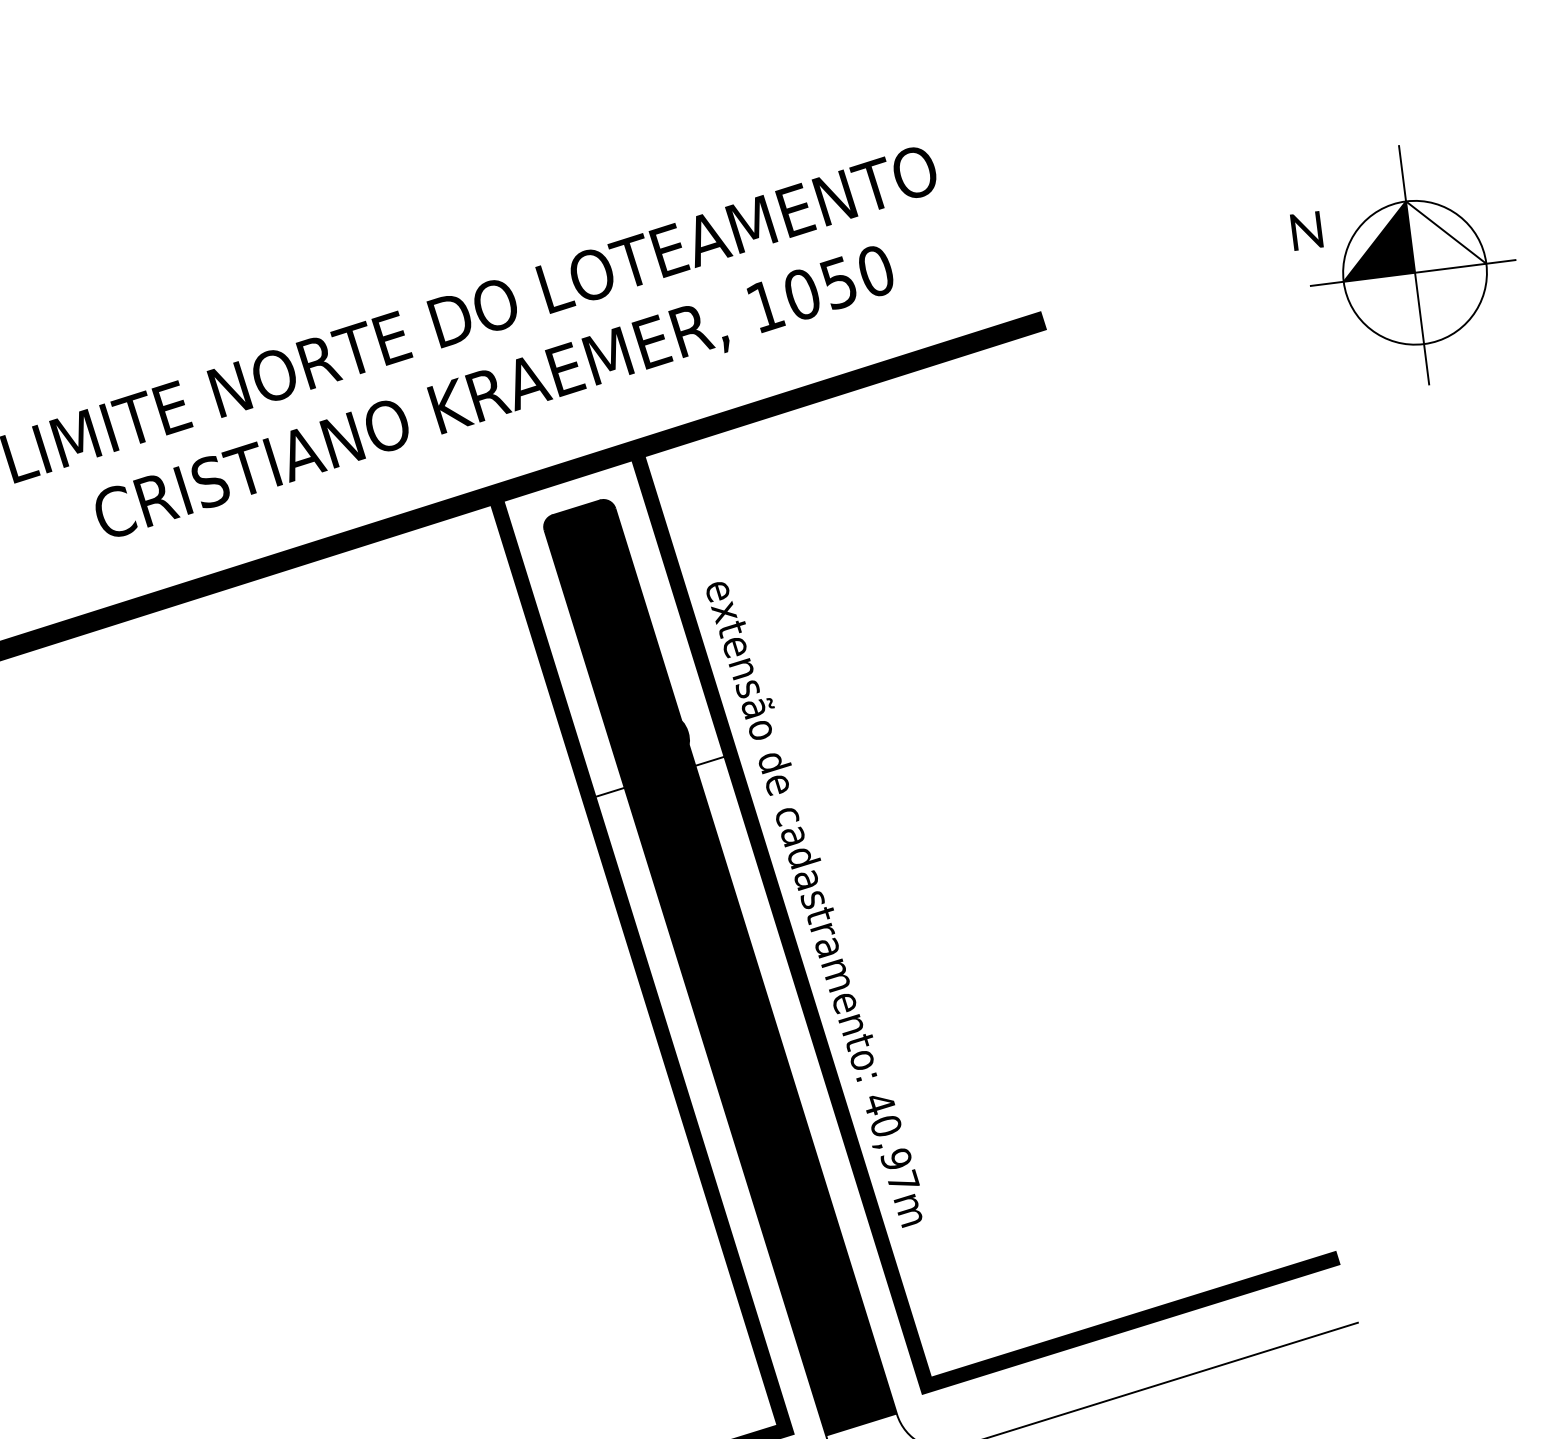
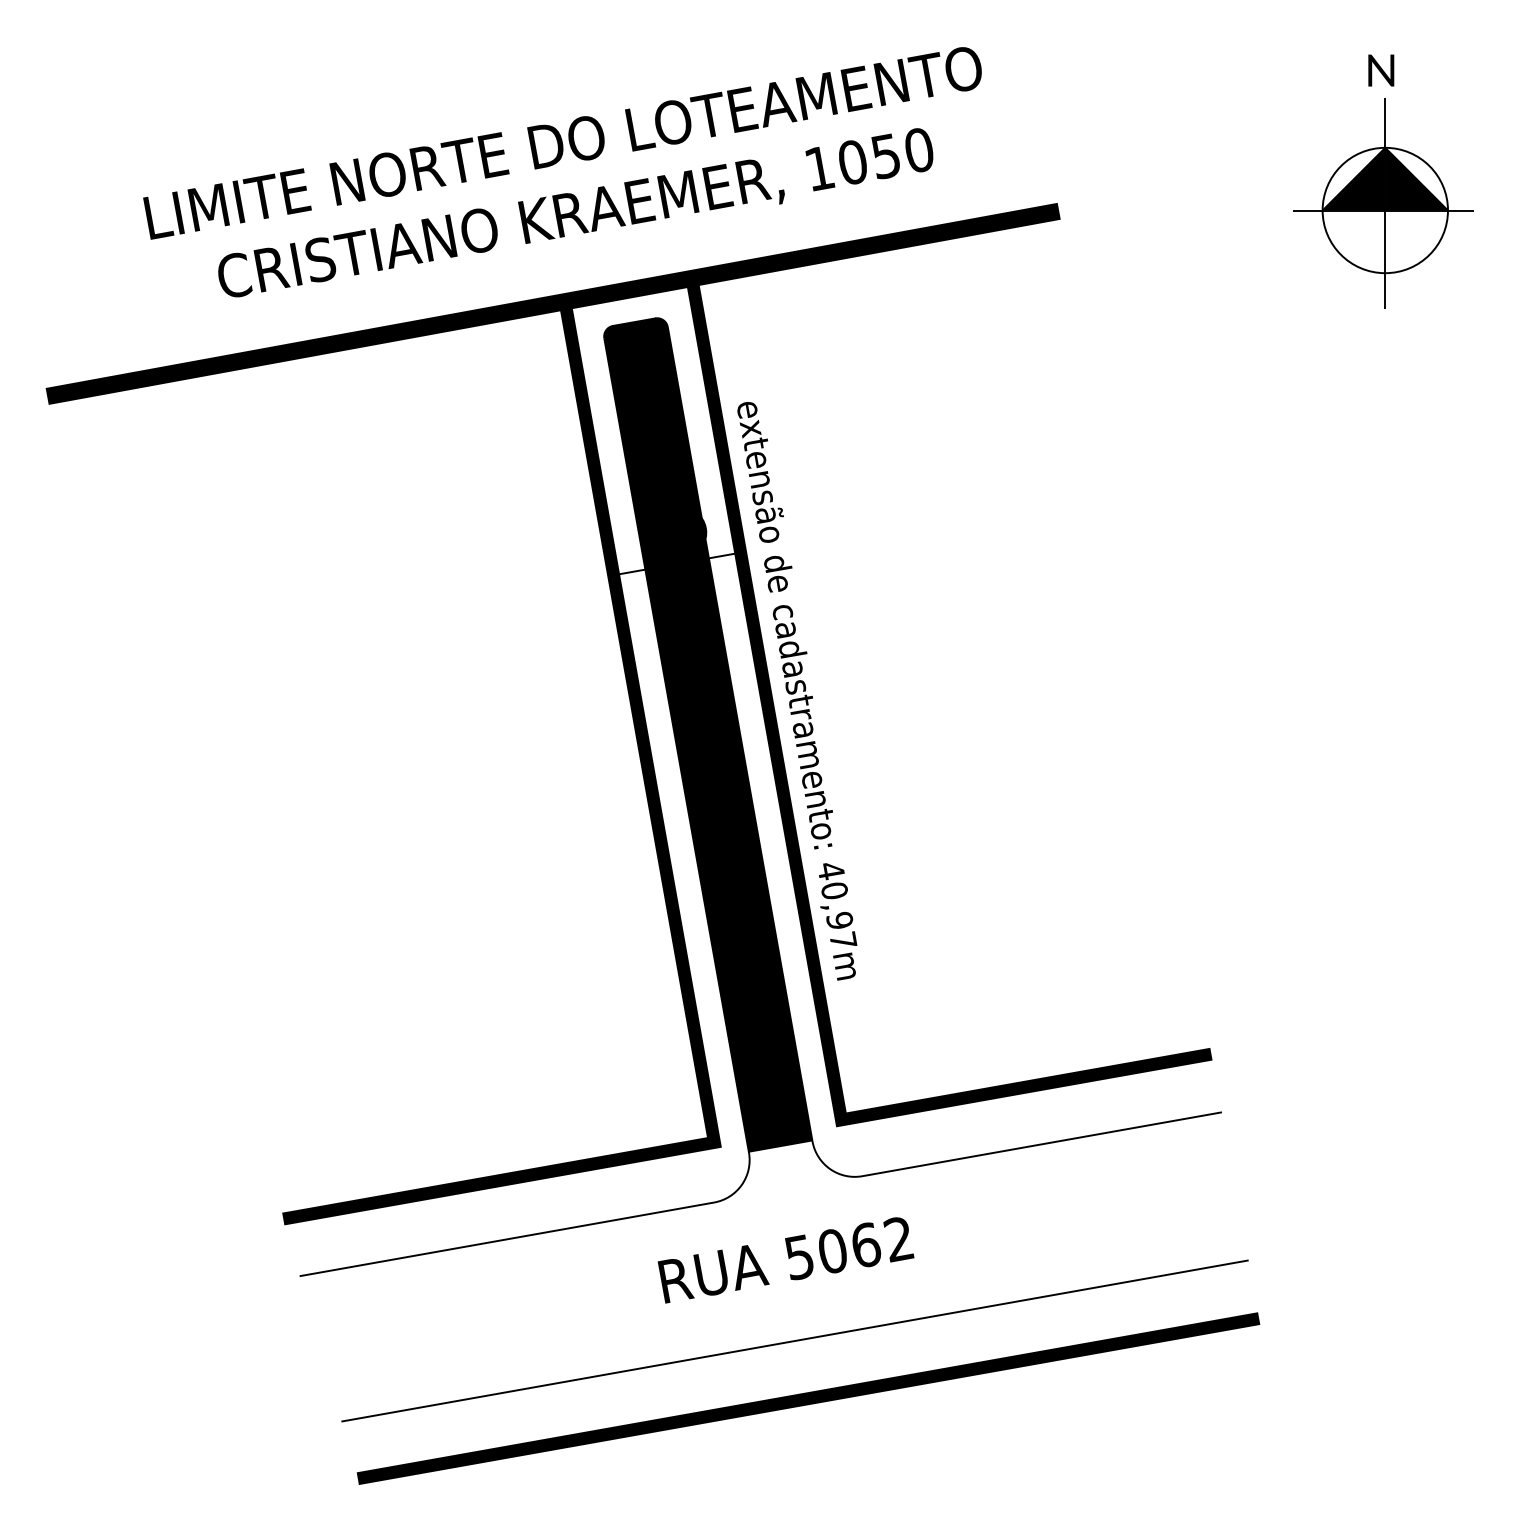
text: (1307, 230) -> (1381, 70), moved
fill: (1445, 231) -> (1416, 178), added

